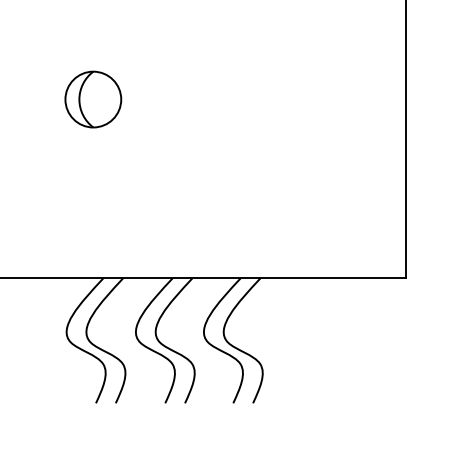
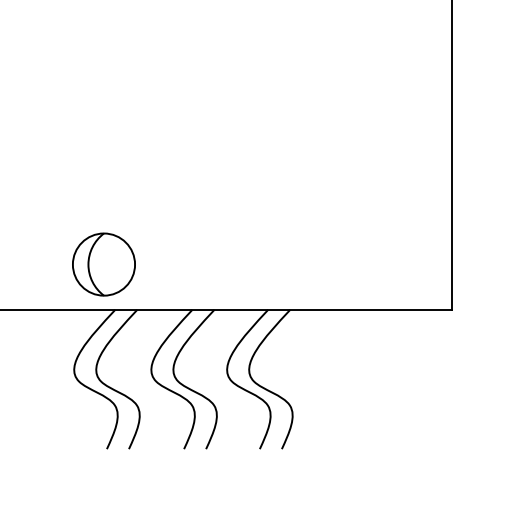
part: (93, 99) -> (104, 264), moved

